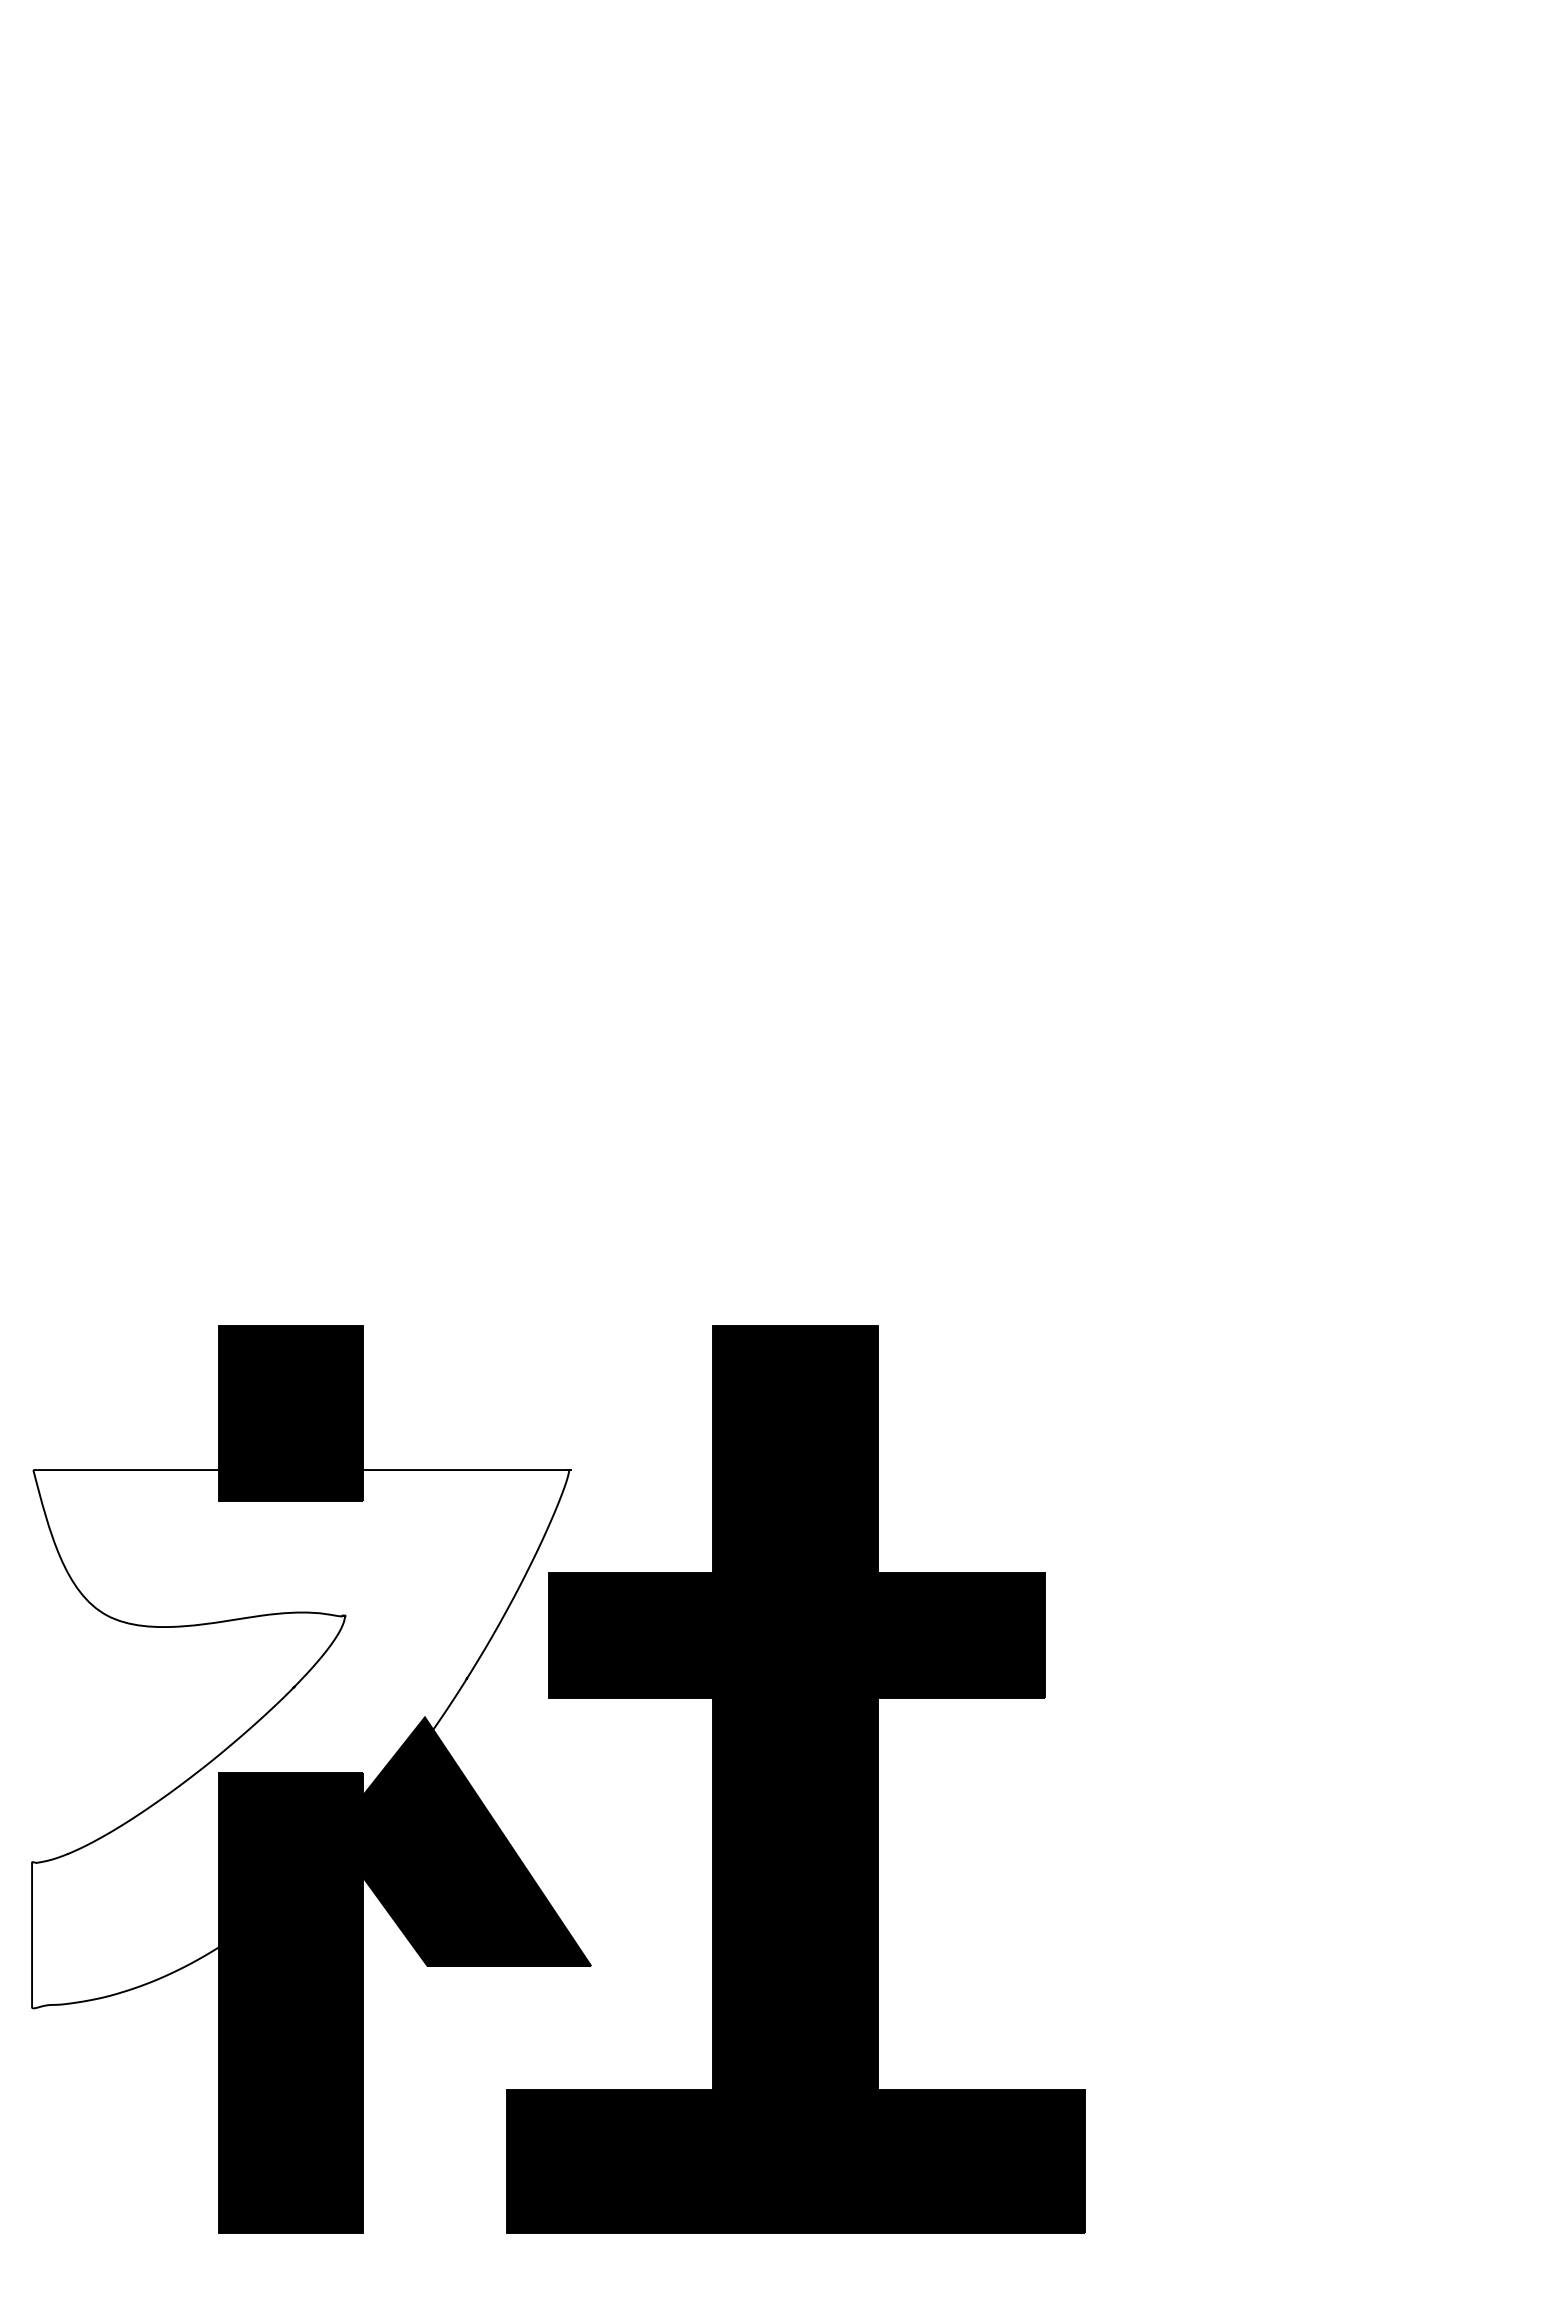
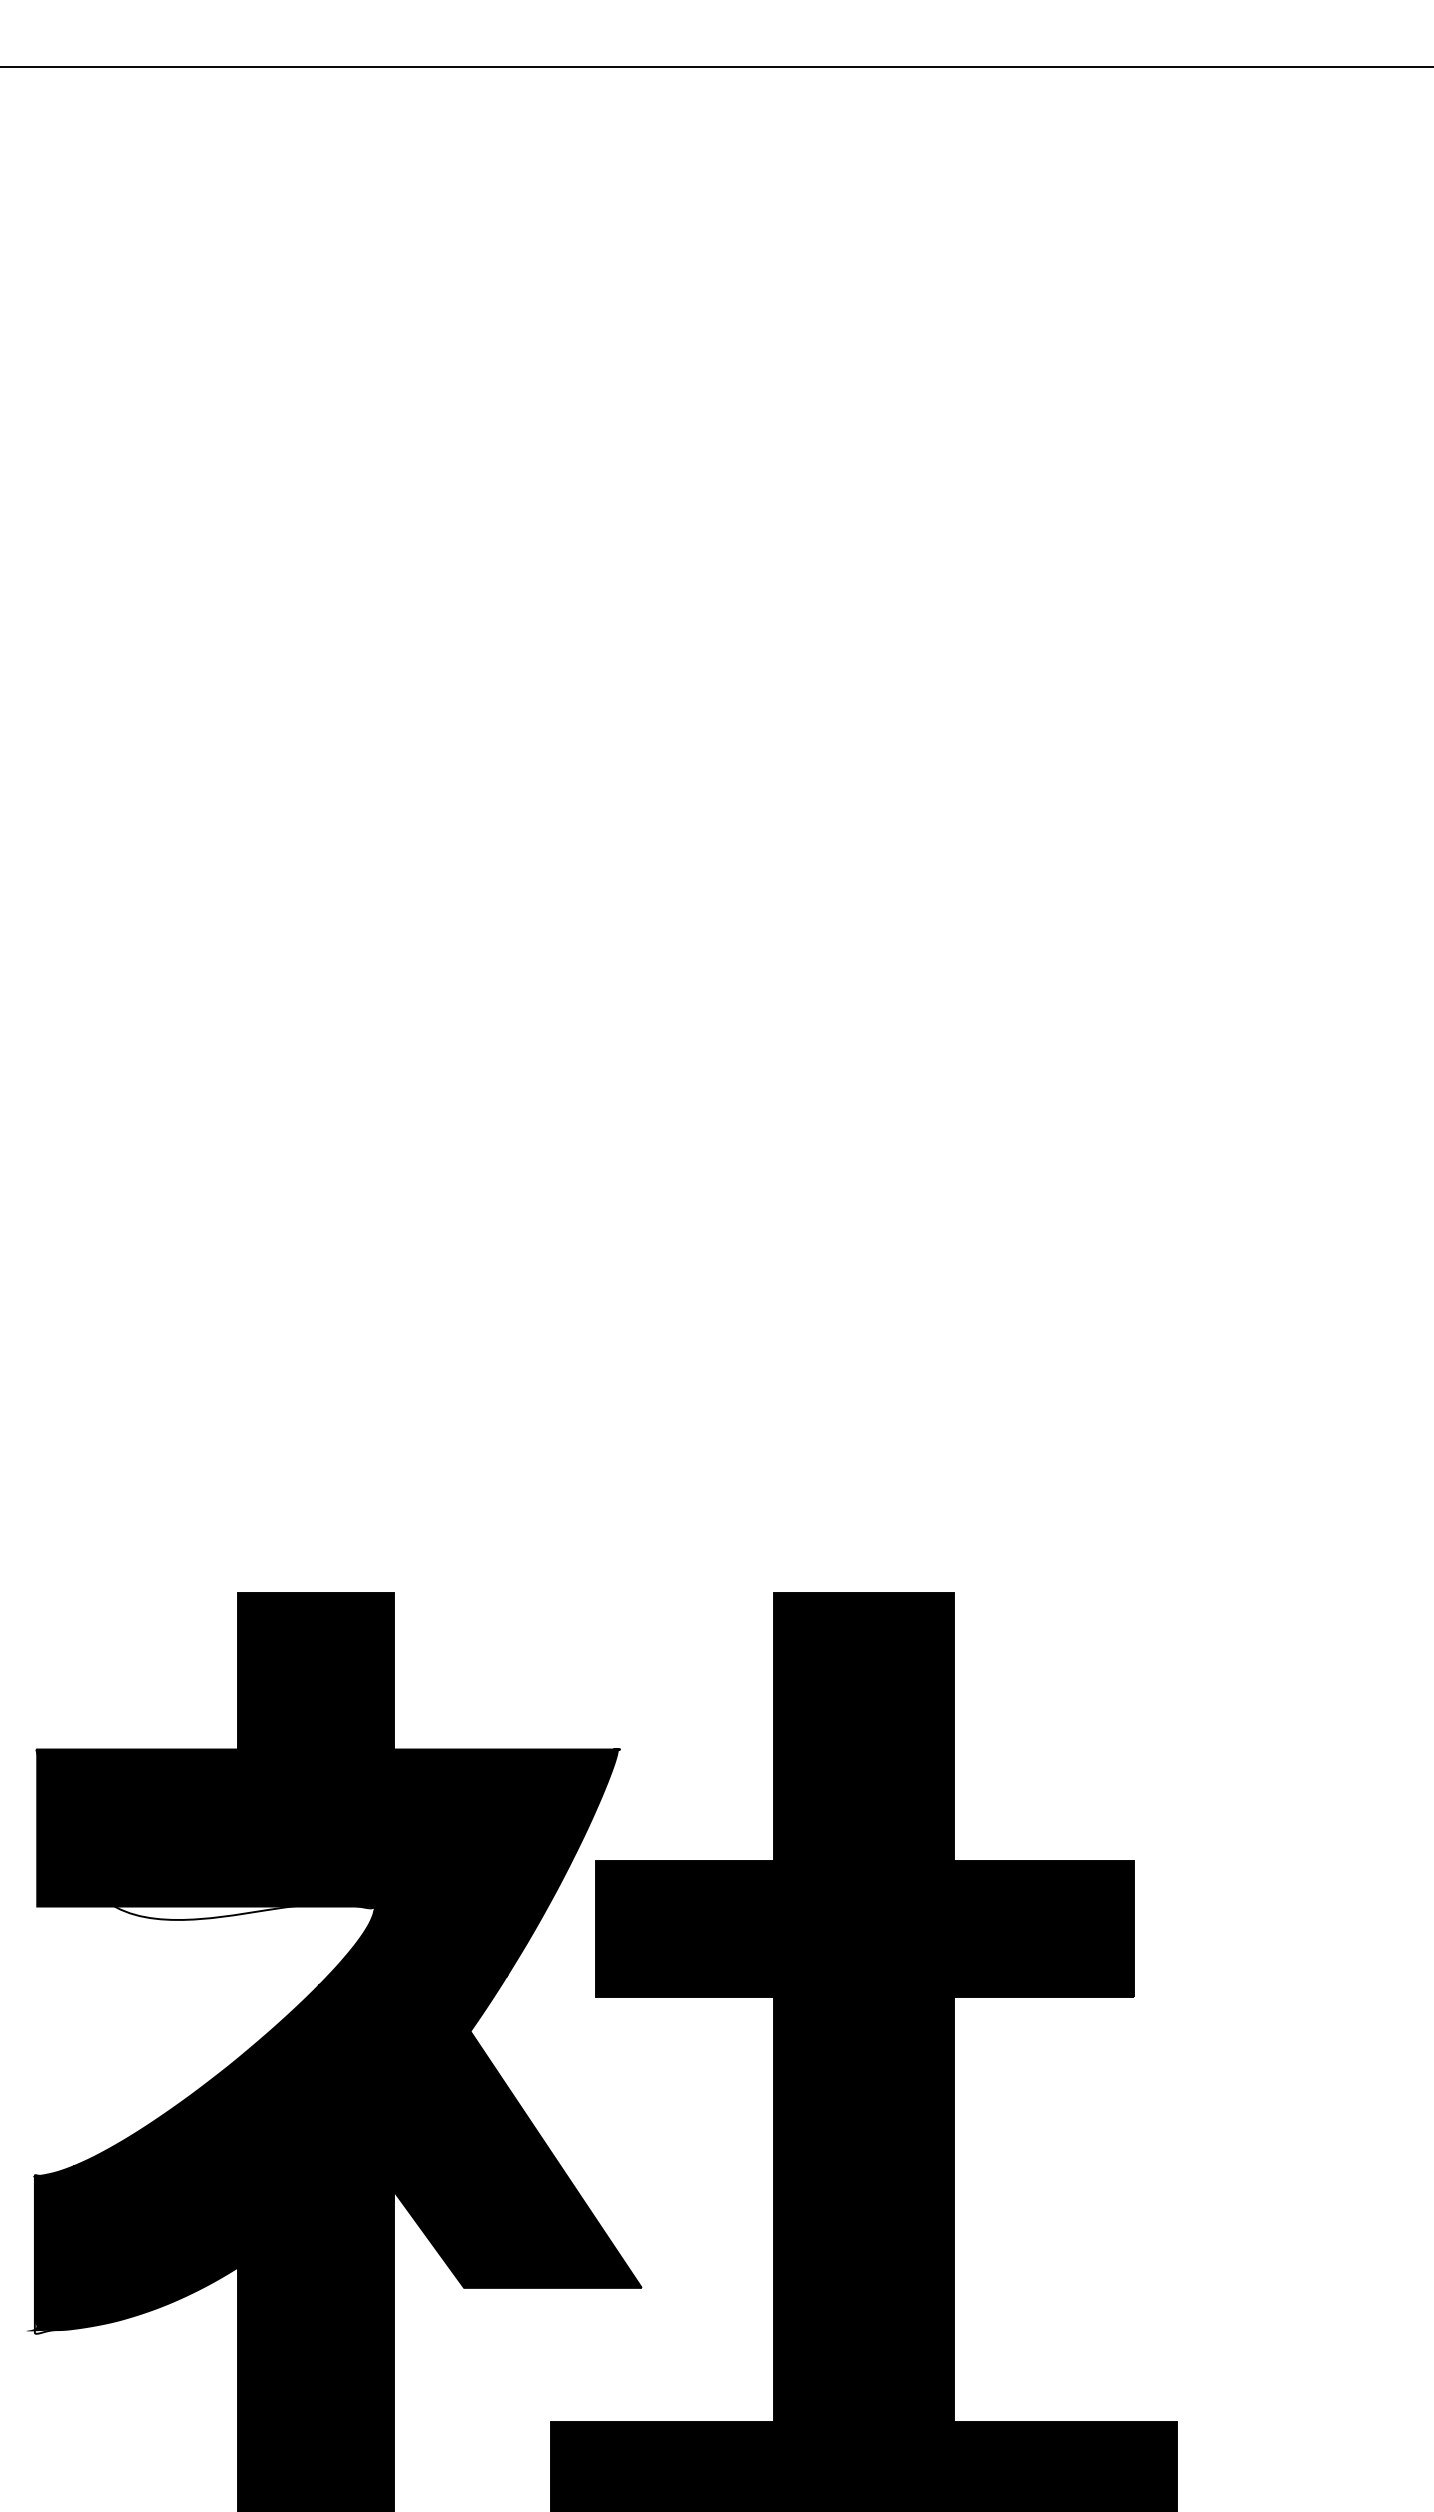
fill: (296, 1737) -> (321, 2039), added

